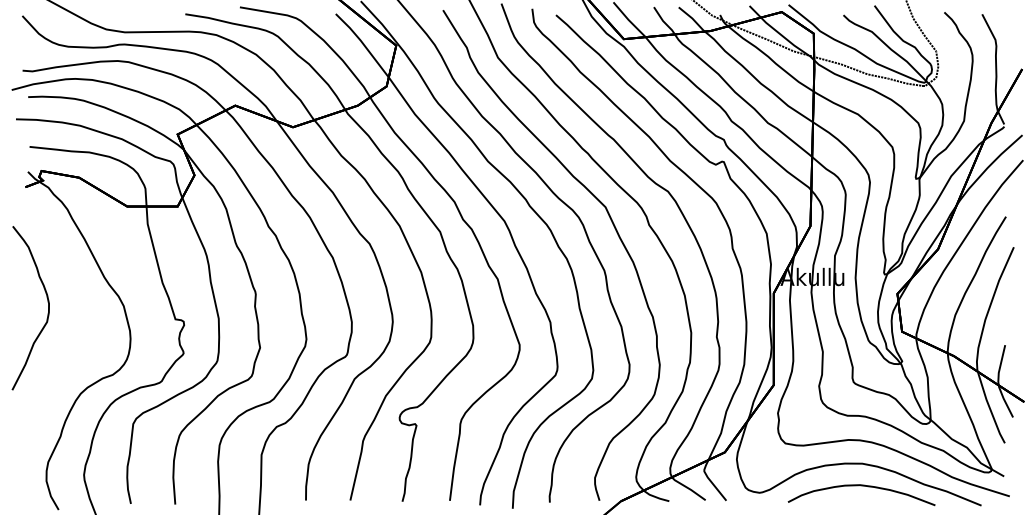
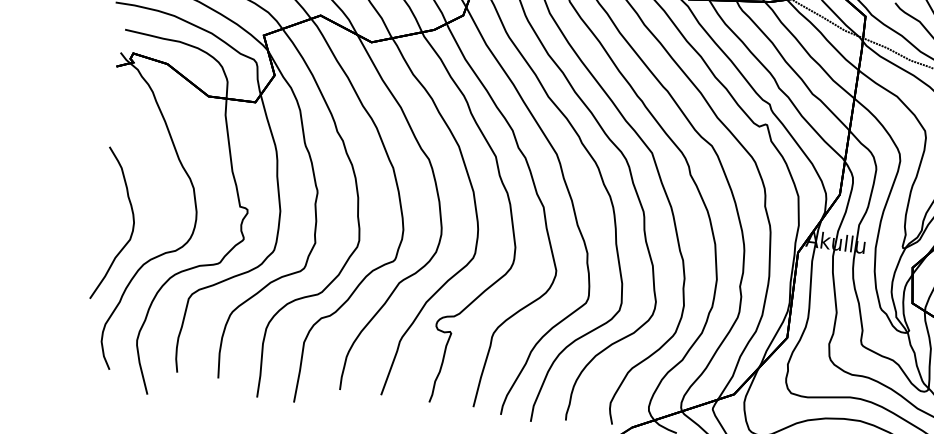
part: (47, 313) -> (131, 231), moved

